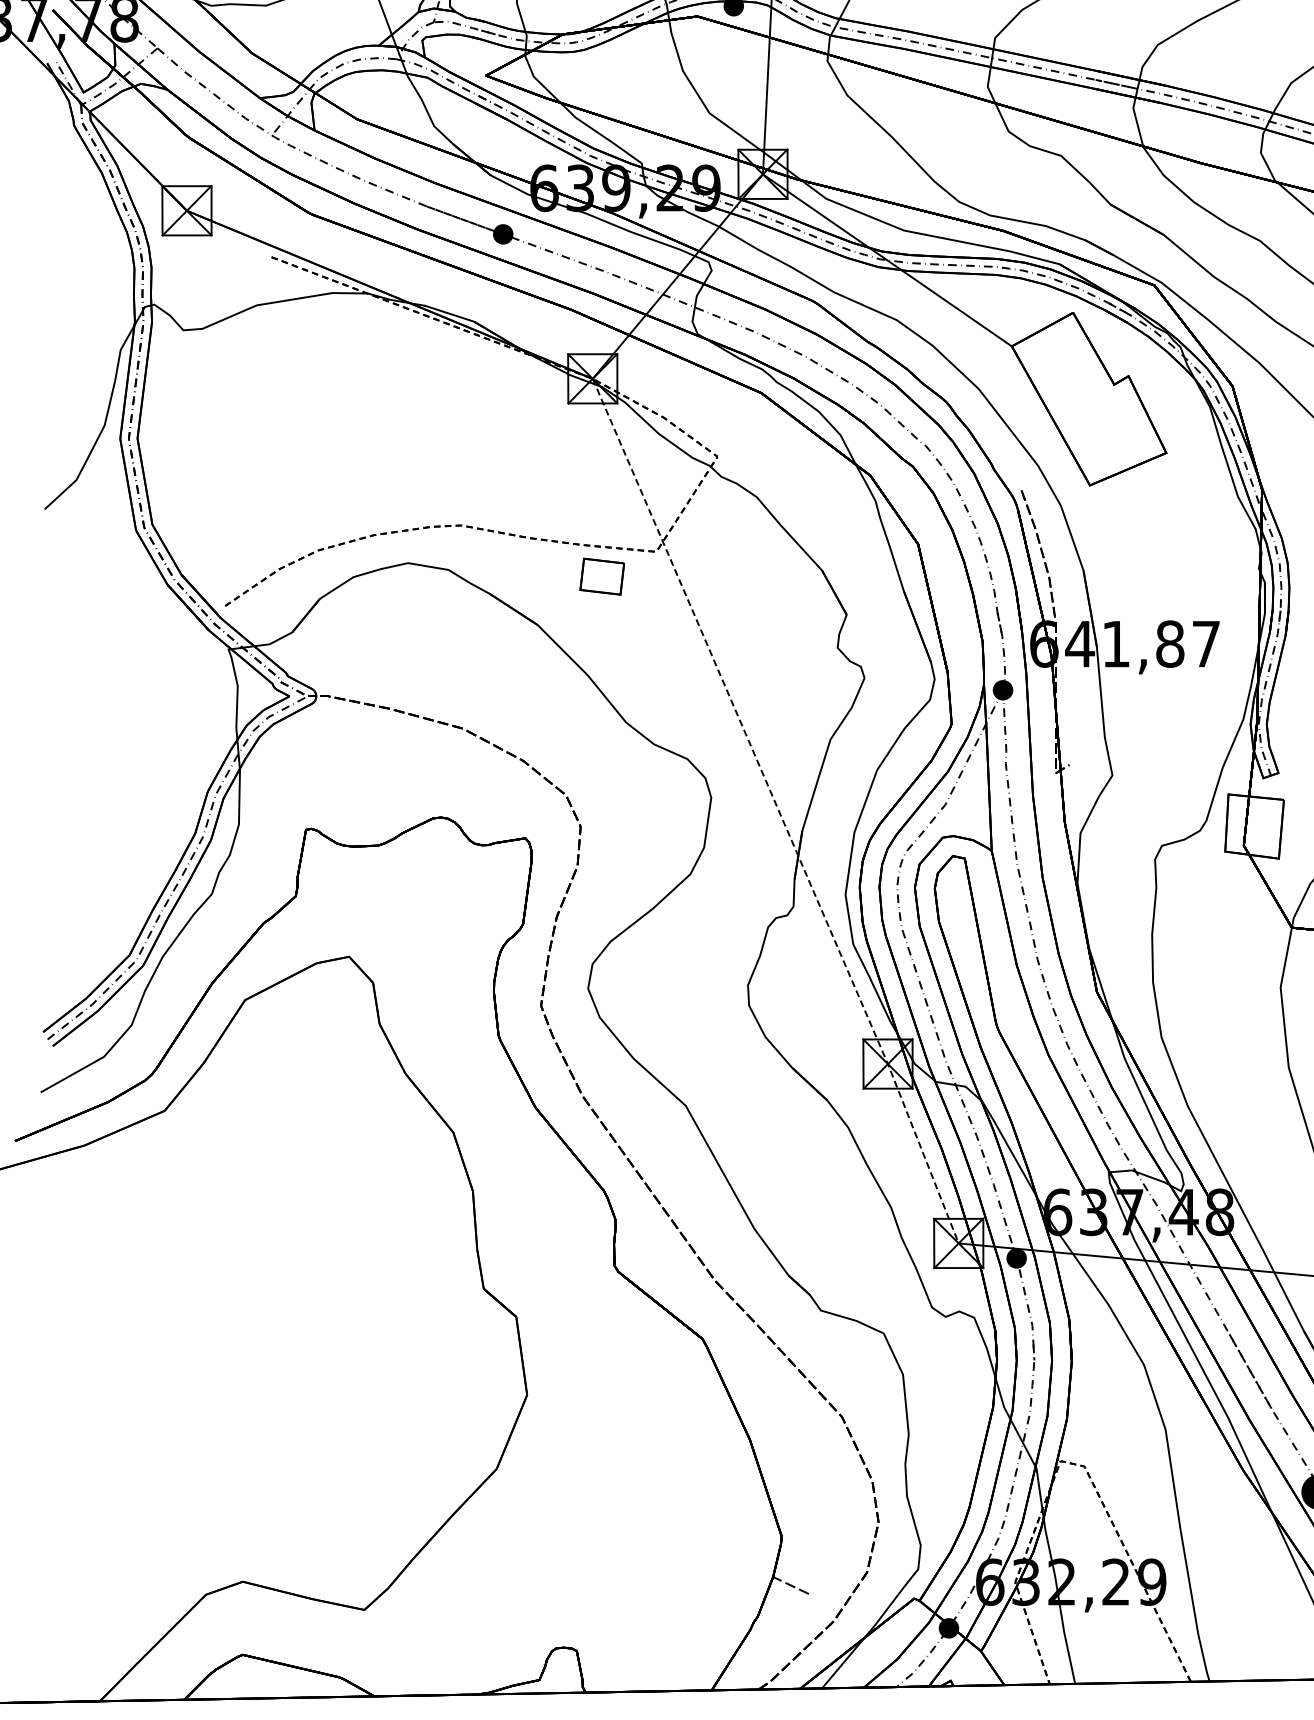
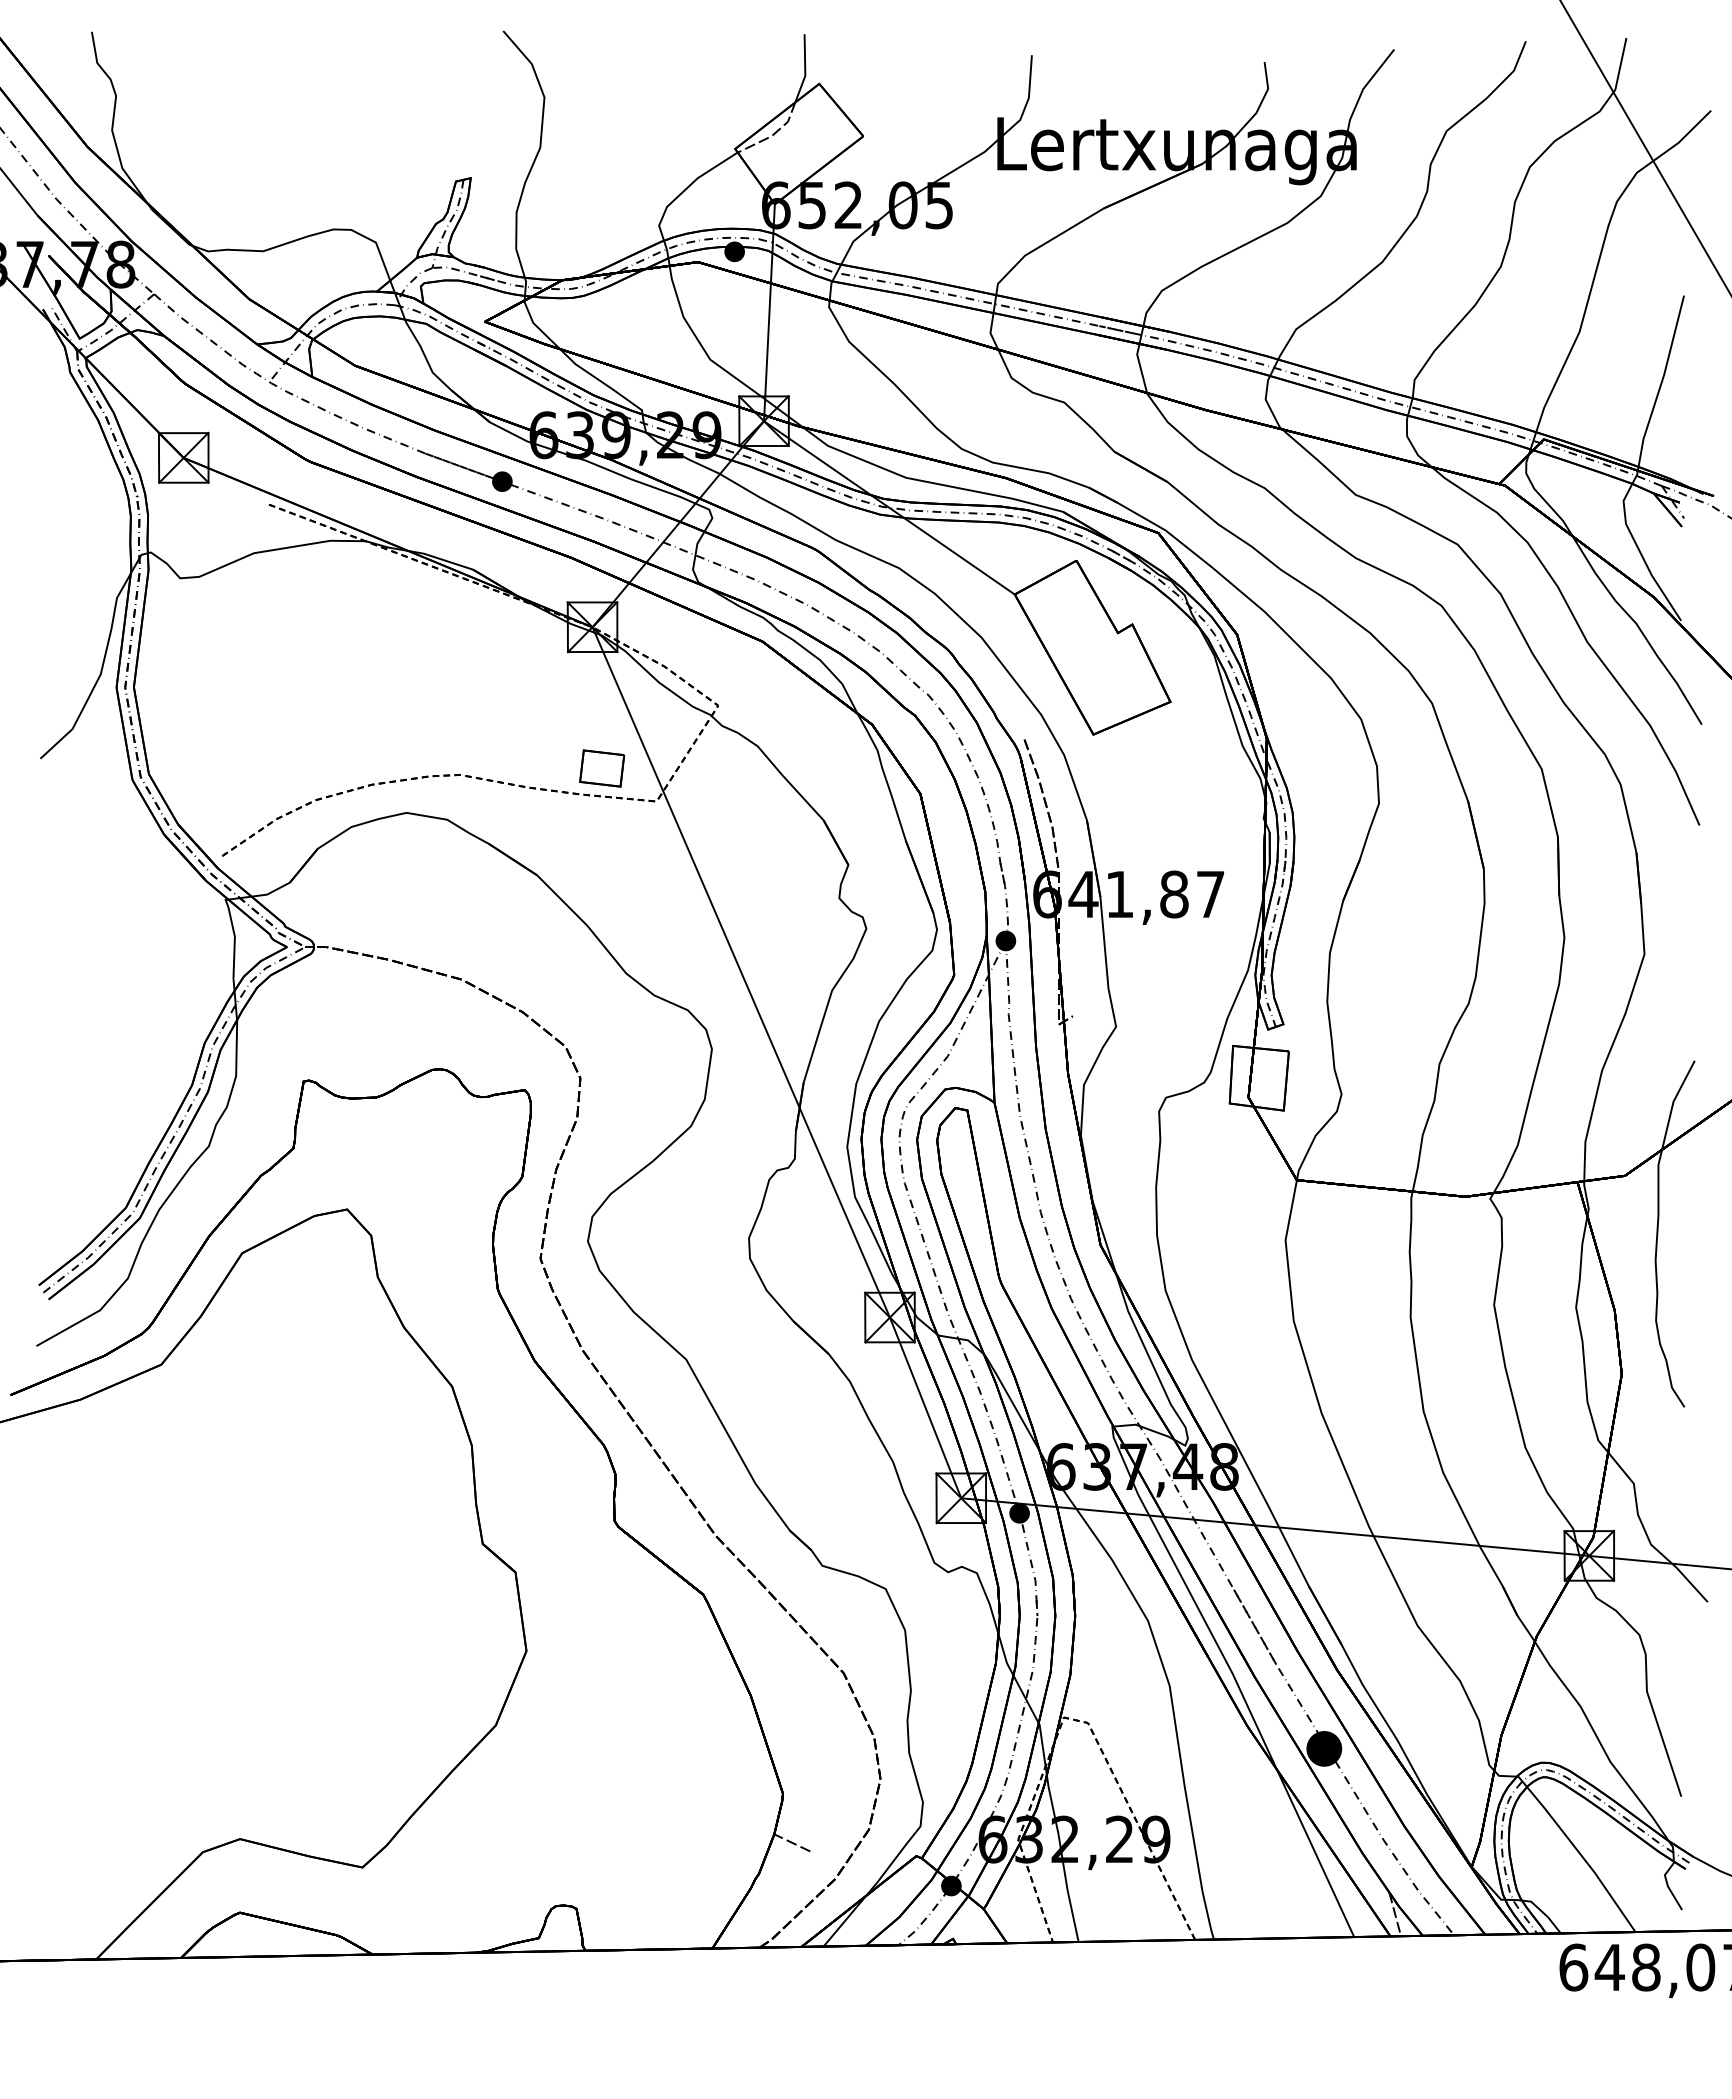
part: (602, 576) -> (602, 768), moved
line: (779, 810) -> (780, 1062), dashed -> solid

